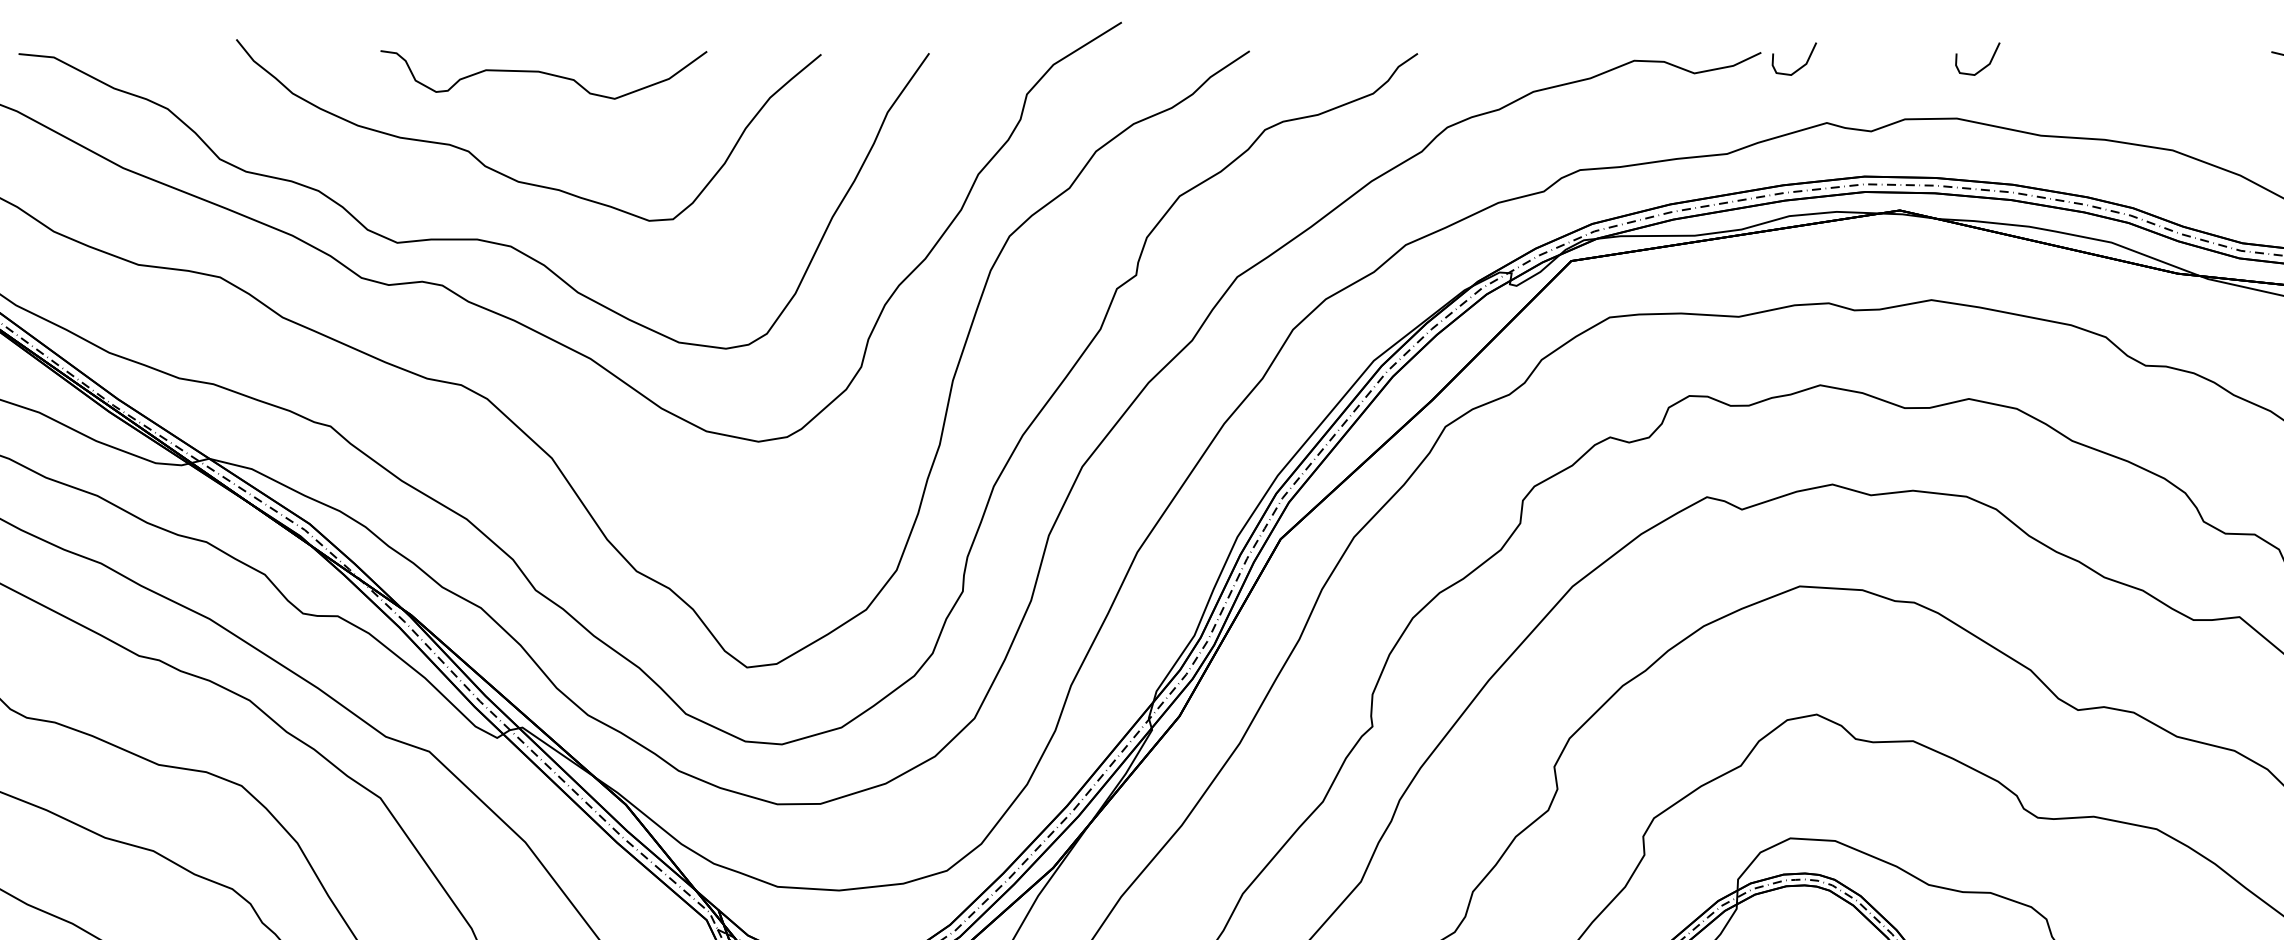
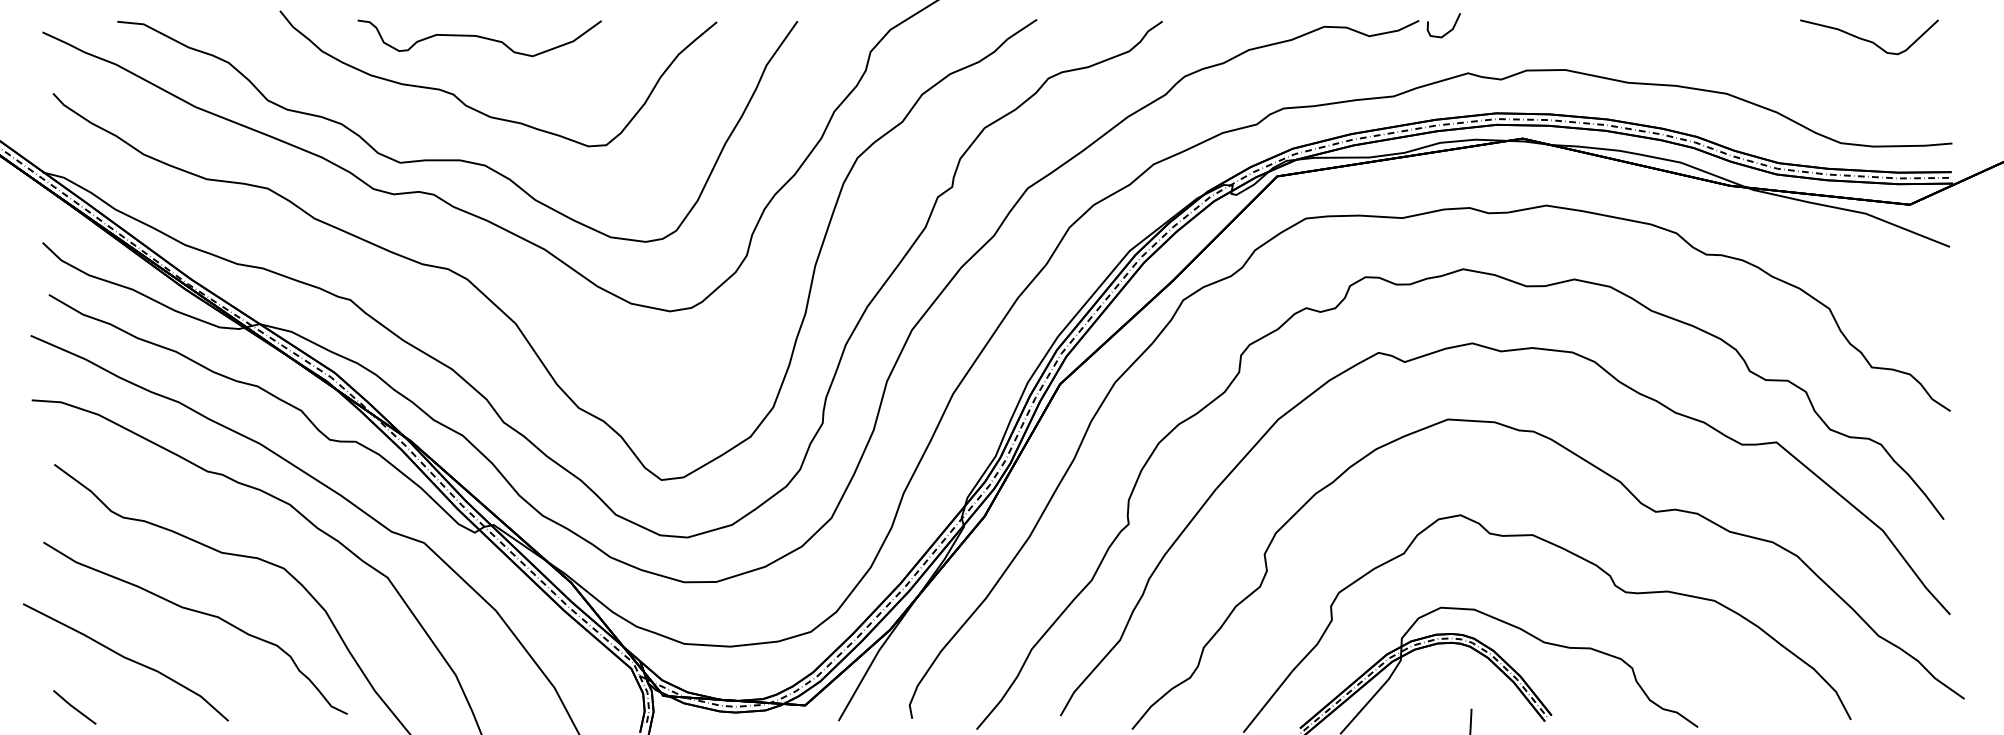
curve: (1982, 67) -> (1584, 31), removed
curve: (543, 73) -> (479, 37), moved

